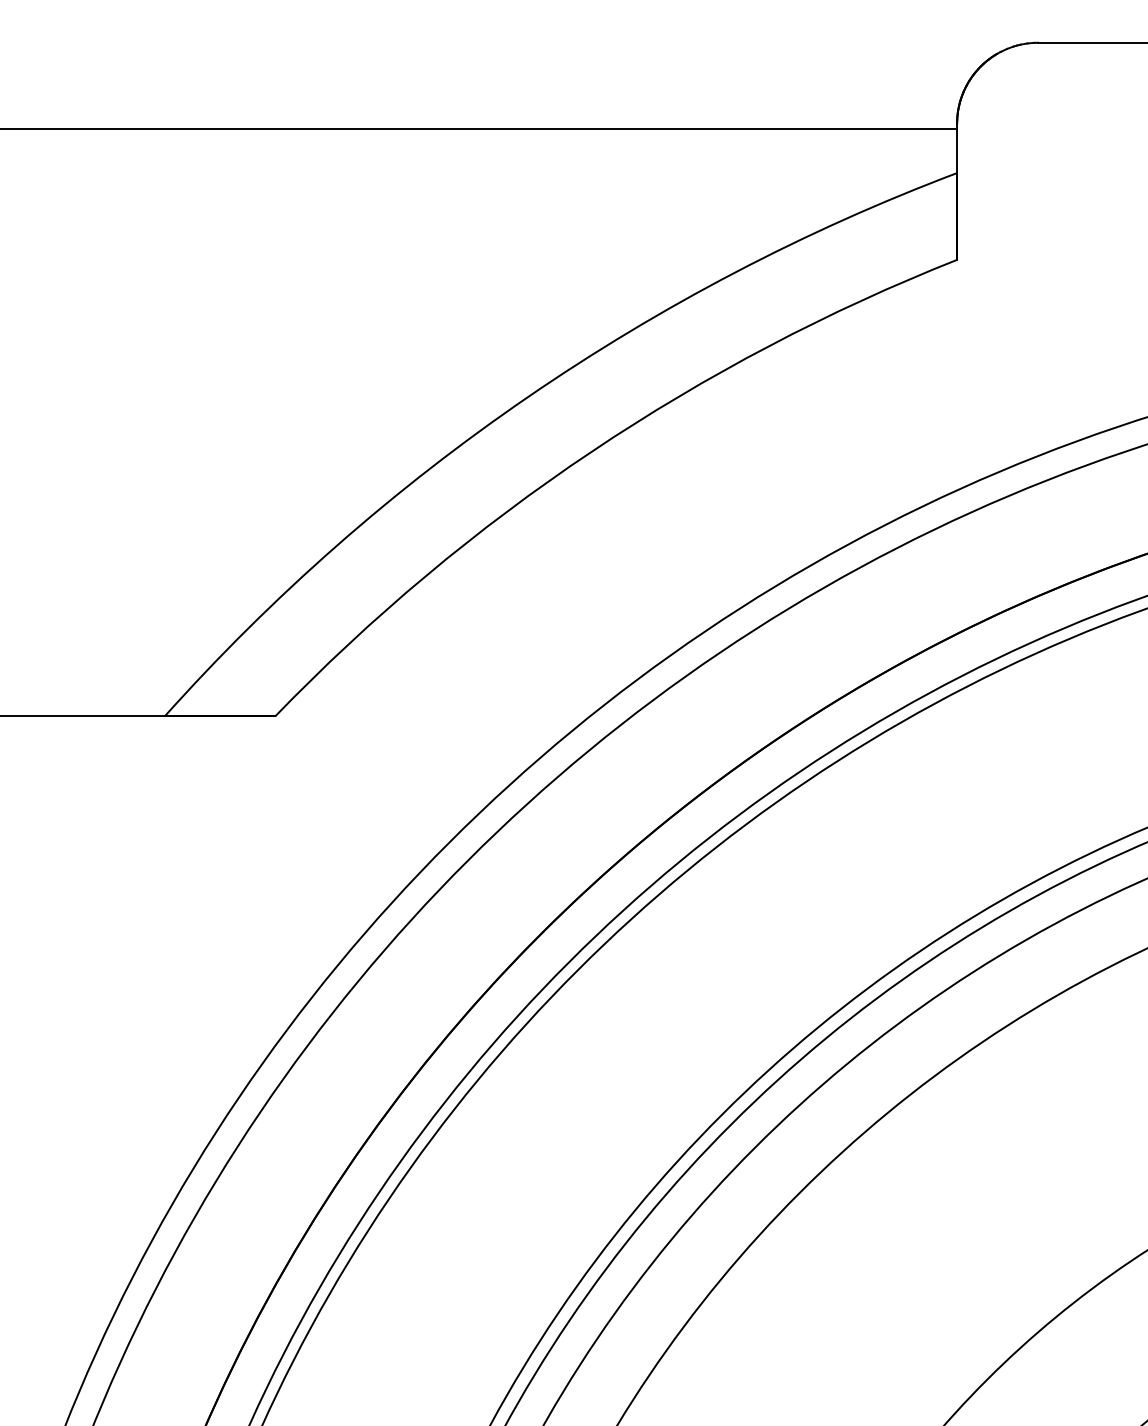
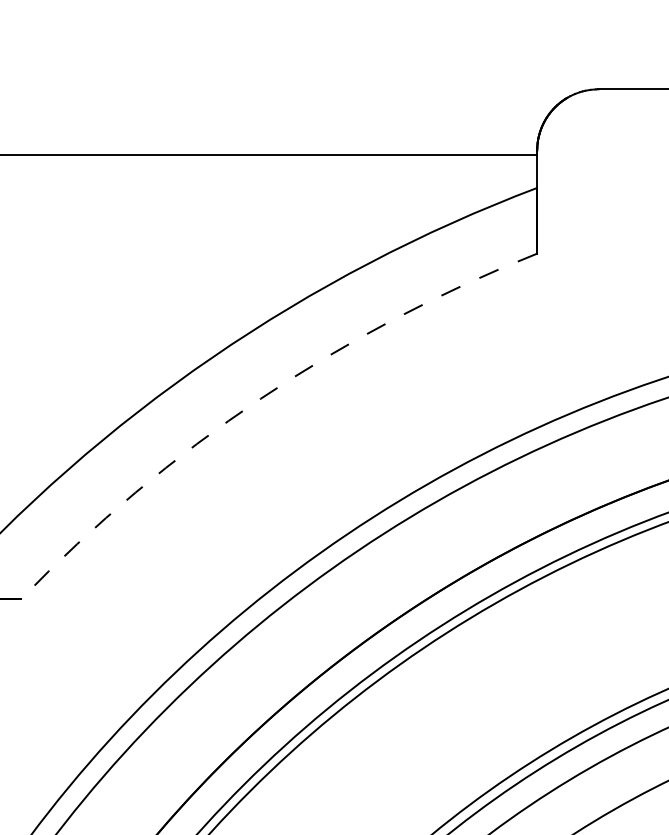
arc: (591, 451) -> (260, 398), solid -> dashed

